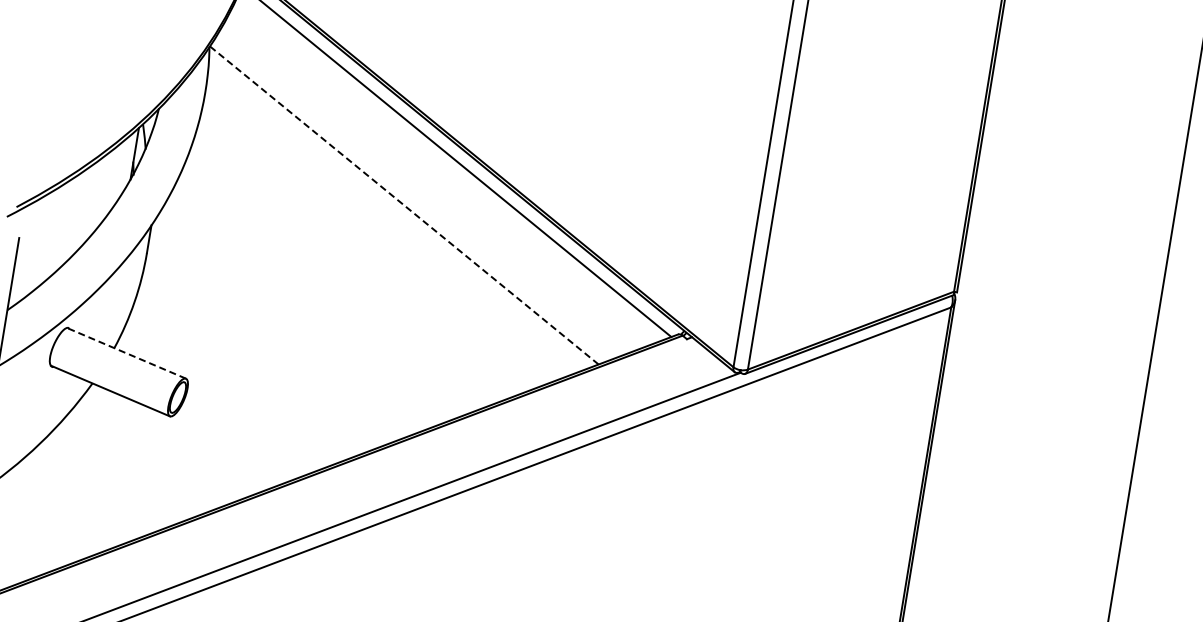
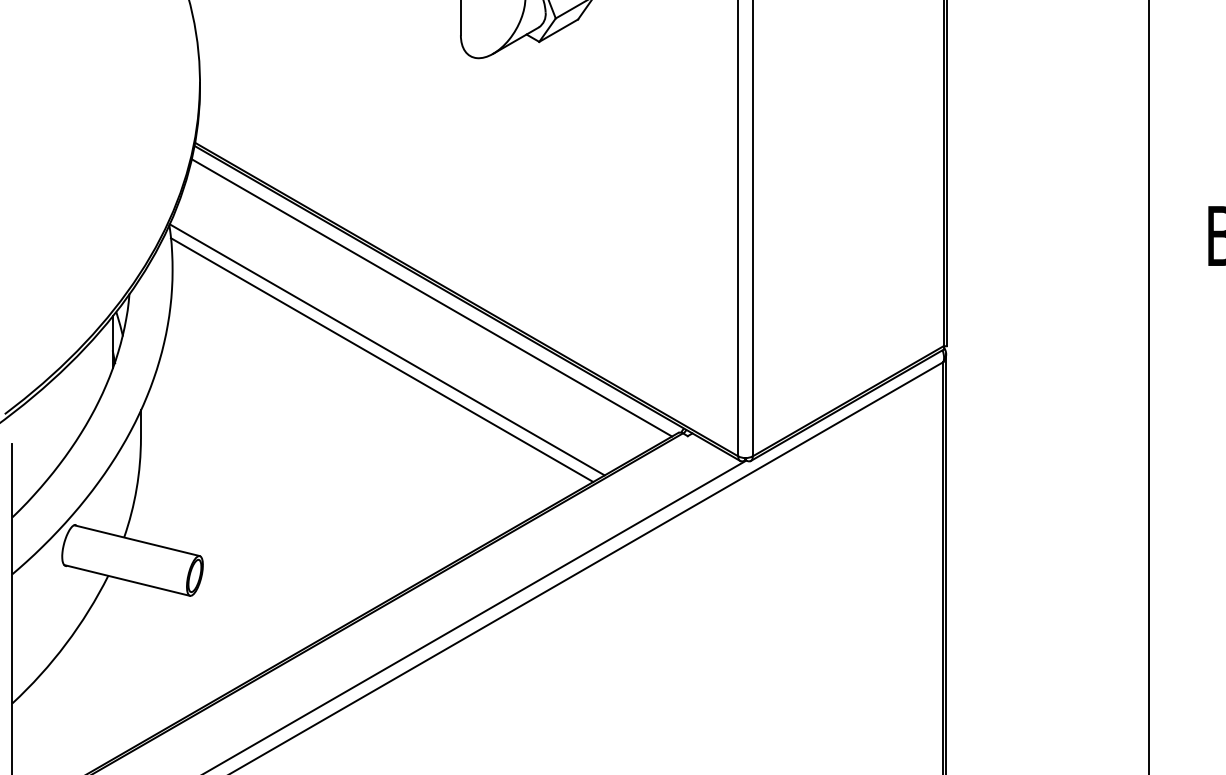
line: (403, 204) -> (386, 349), dashed -> solid
line: (396, 215) -> (381, 360), added
line: (126, 353) -> (136, 540), dashed -> solid

